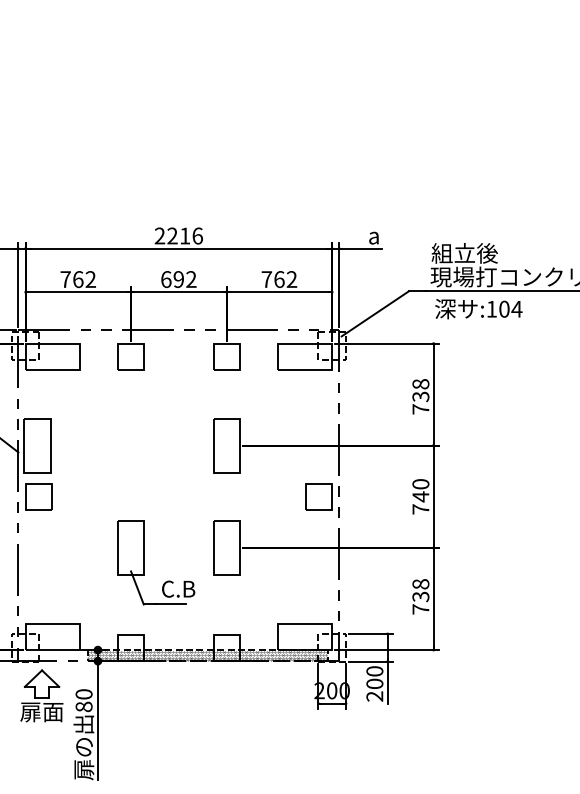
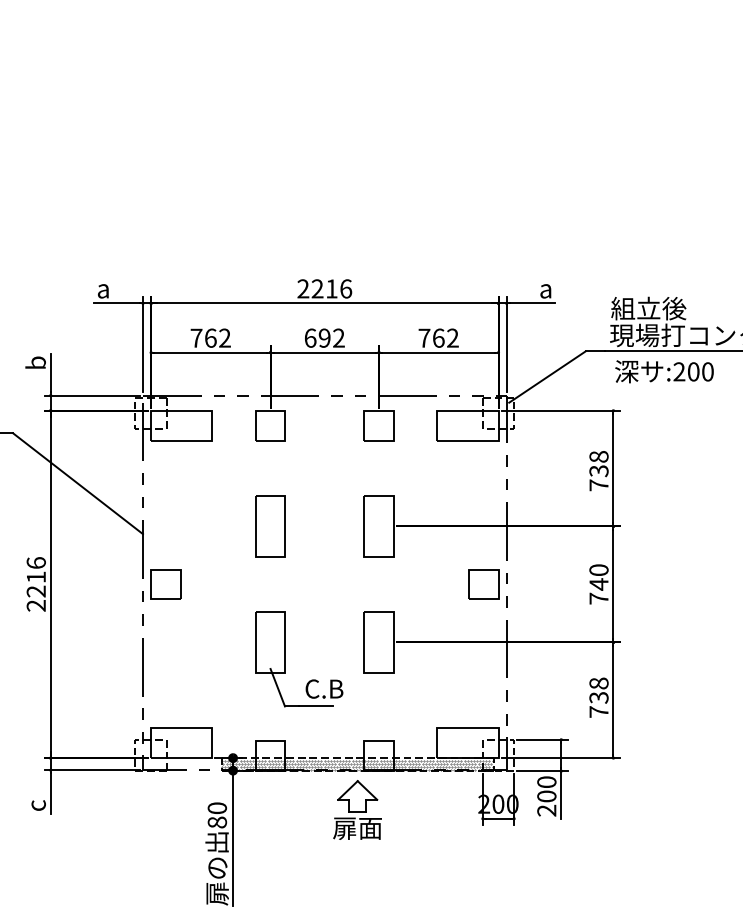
text: (504, 308) -> (693, 371), :104 -> :200
part: (37, 445) -> (270, 526), moved
part: (41, 695) -> (357, 809), moved

